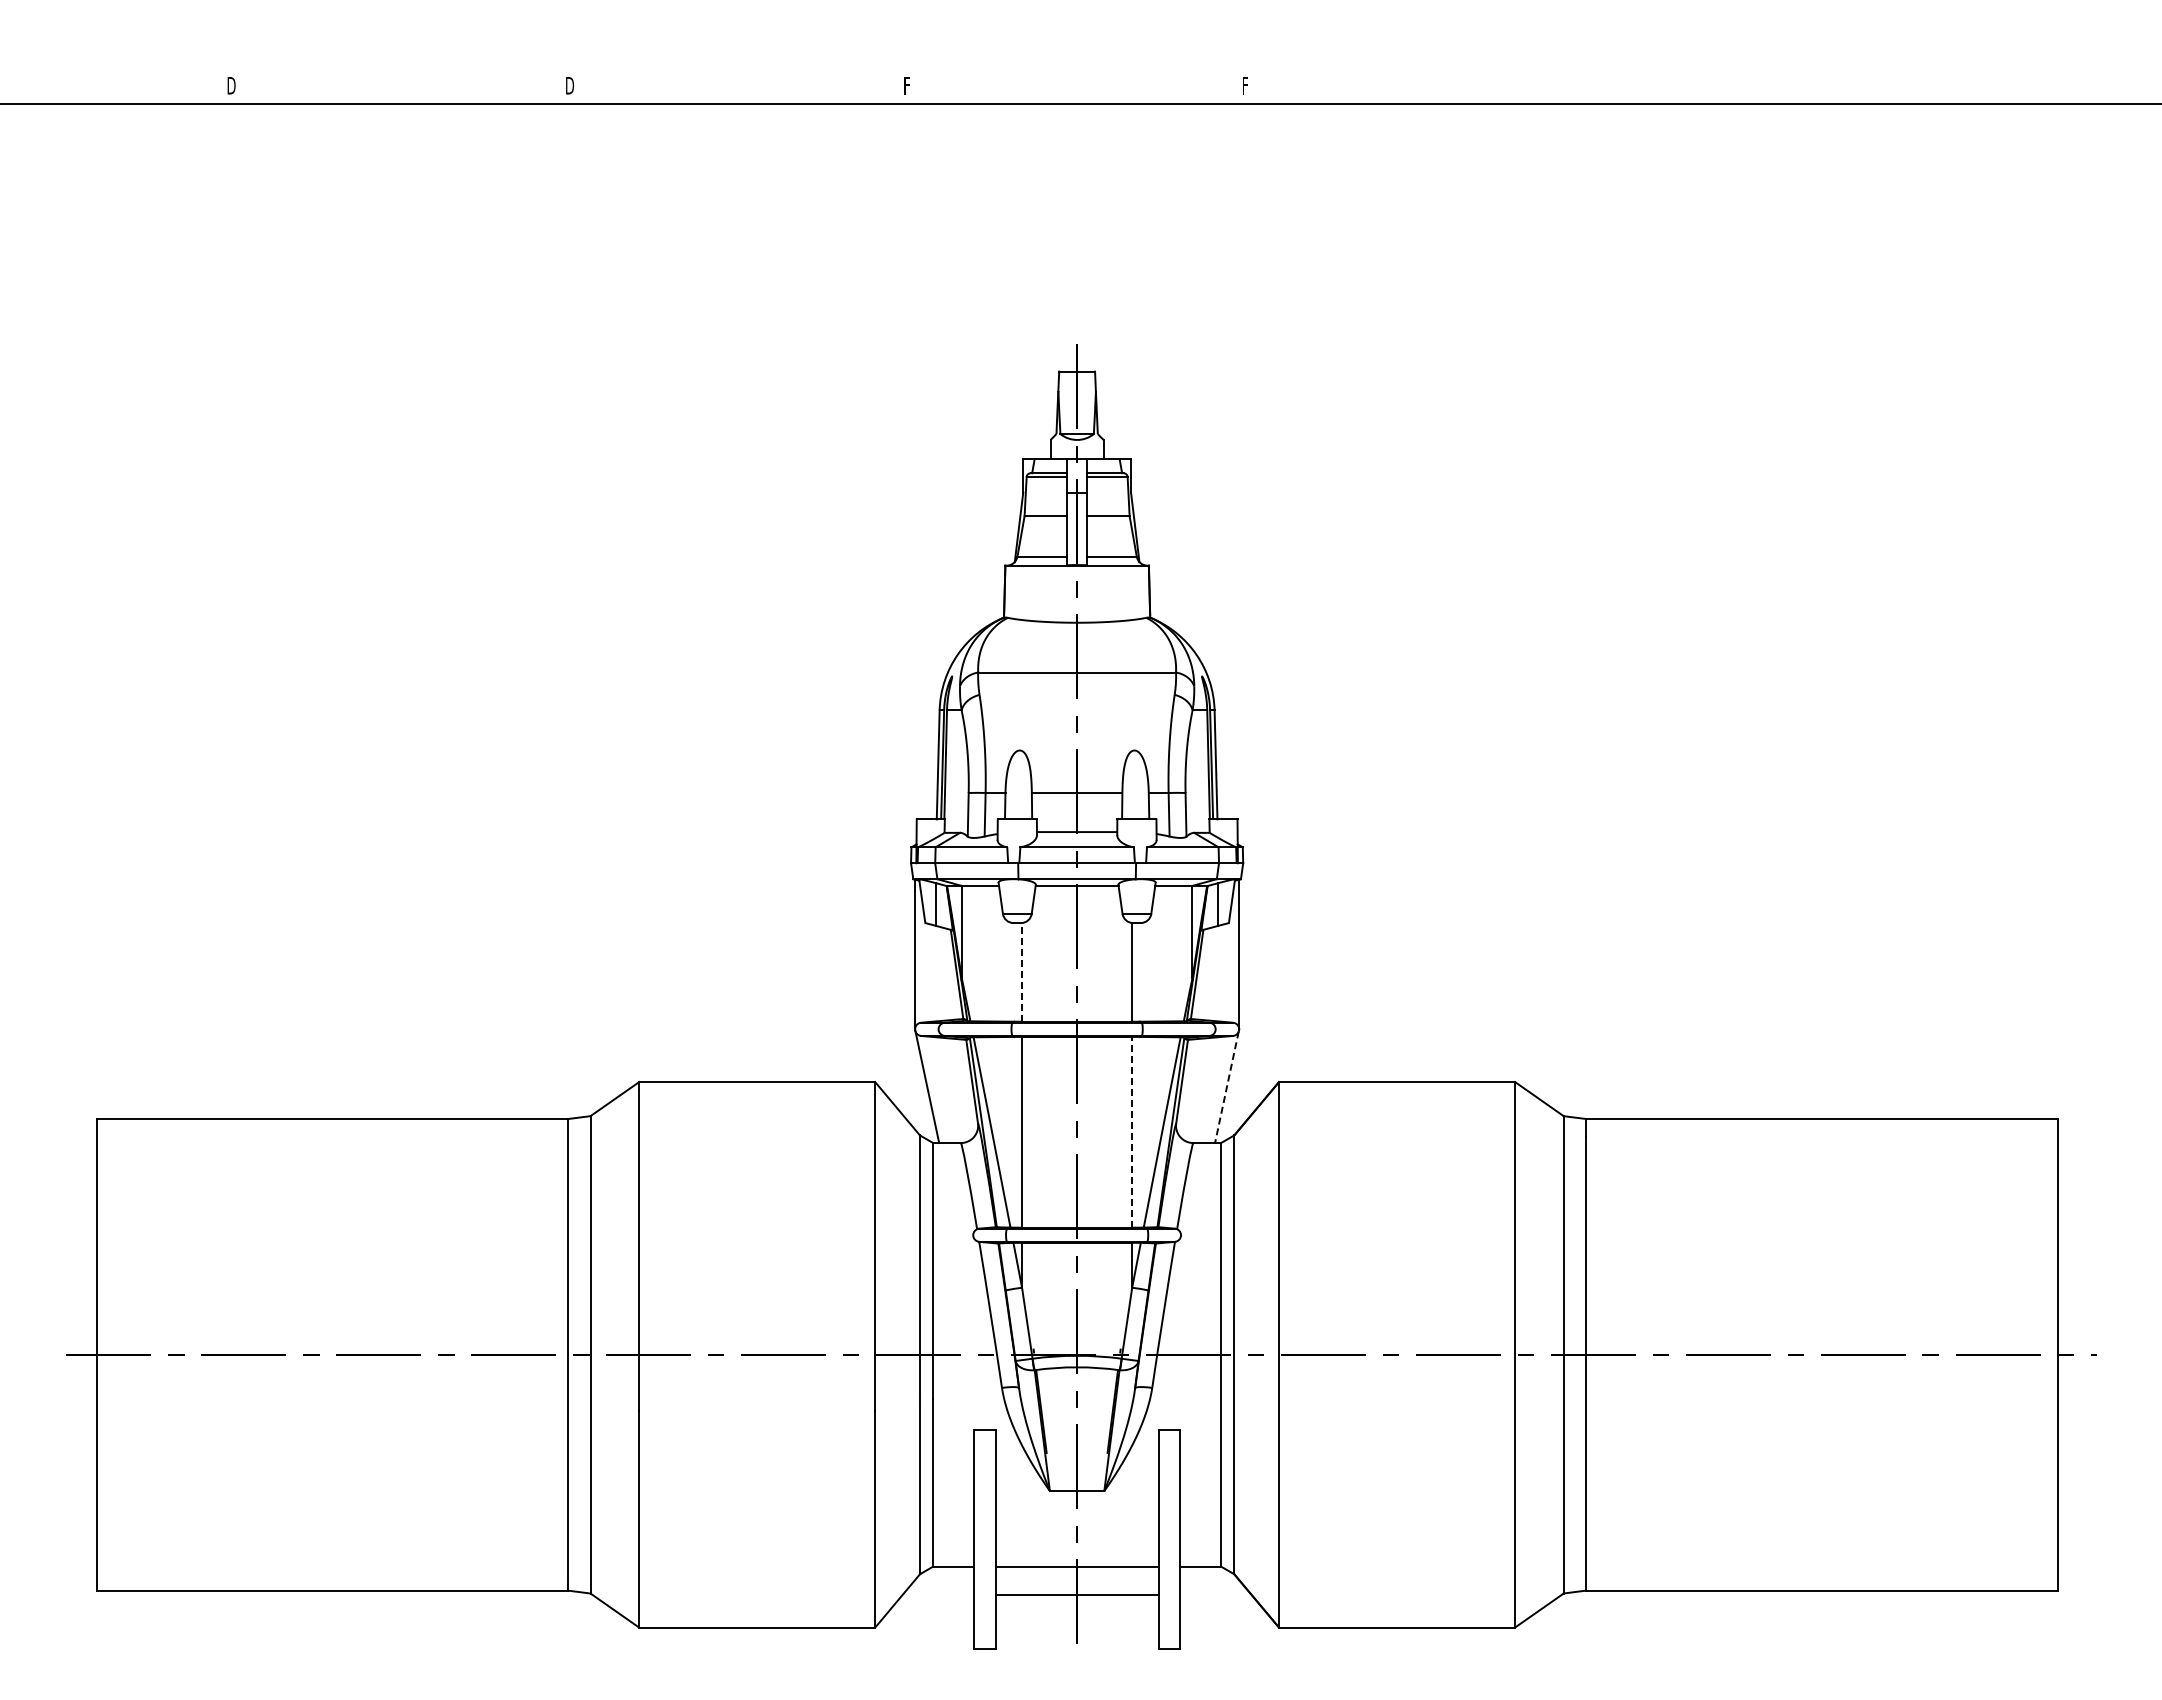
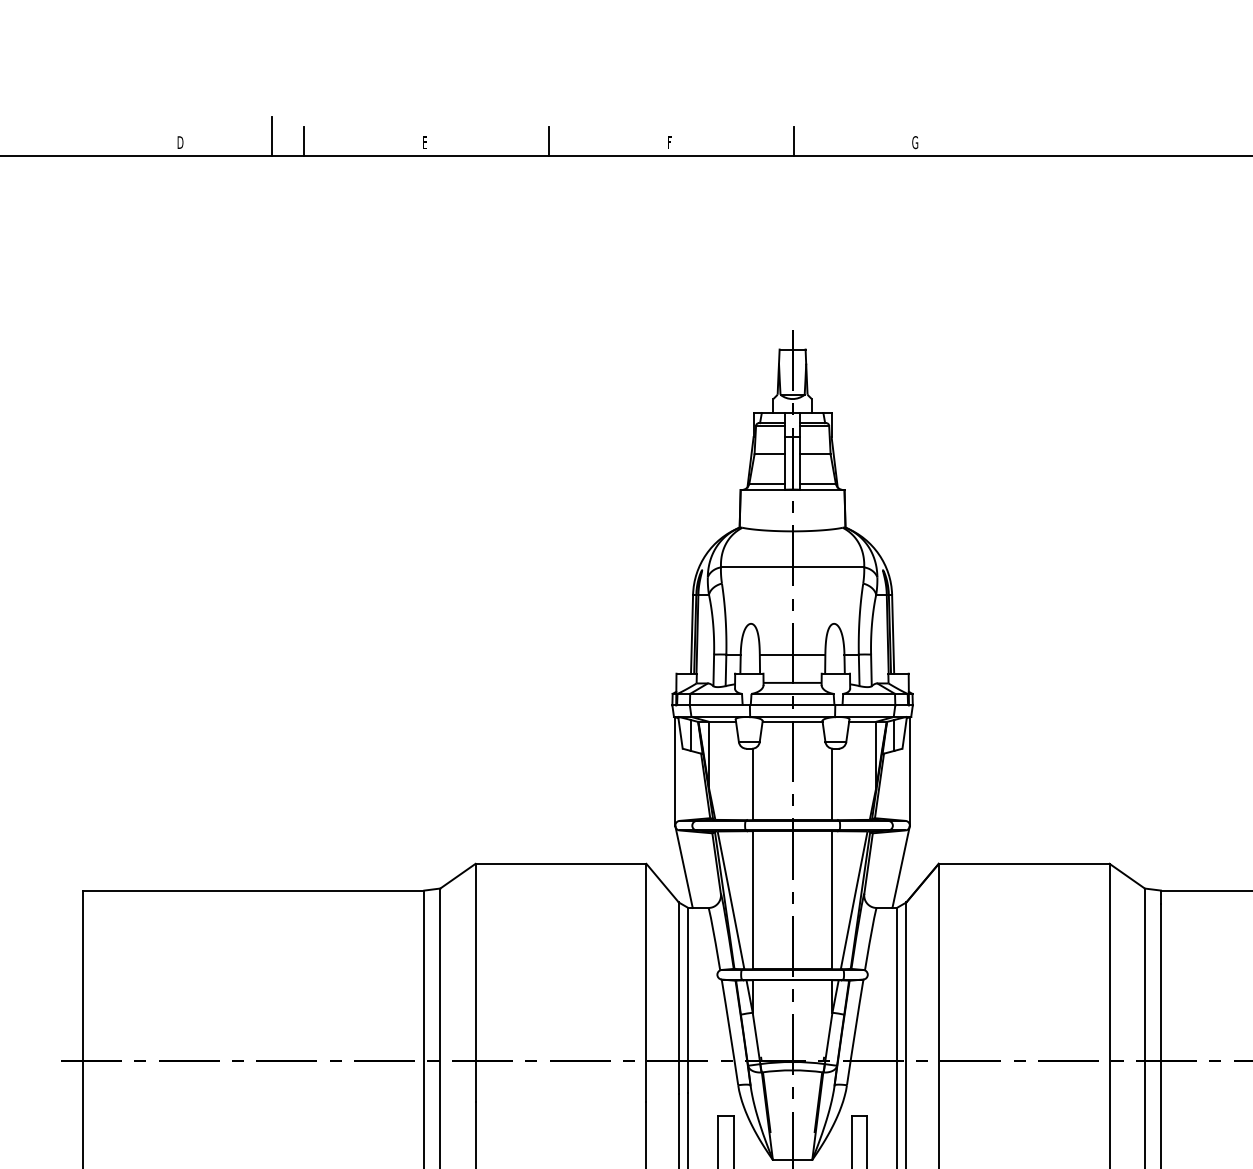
line: (358, 76) -> (272, 135), added
line: (401, 83) -> (303, 140), added
line: (740, 83) -> (548, 140), added
line: (1078, 83) -> (793, 140), added
text: (570, 85) -> (425, 142), D -> E
text: (1246, 85) -> (915, 142), F -> G
line: (1022, 971) -> (753, 783), dashed -> solid
line: (1226, 1087) -> (900, 867), dashed -> solid
line: (1132, 1131) -> (832, 899), dashed -> solid

